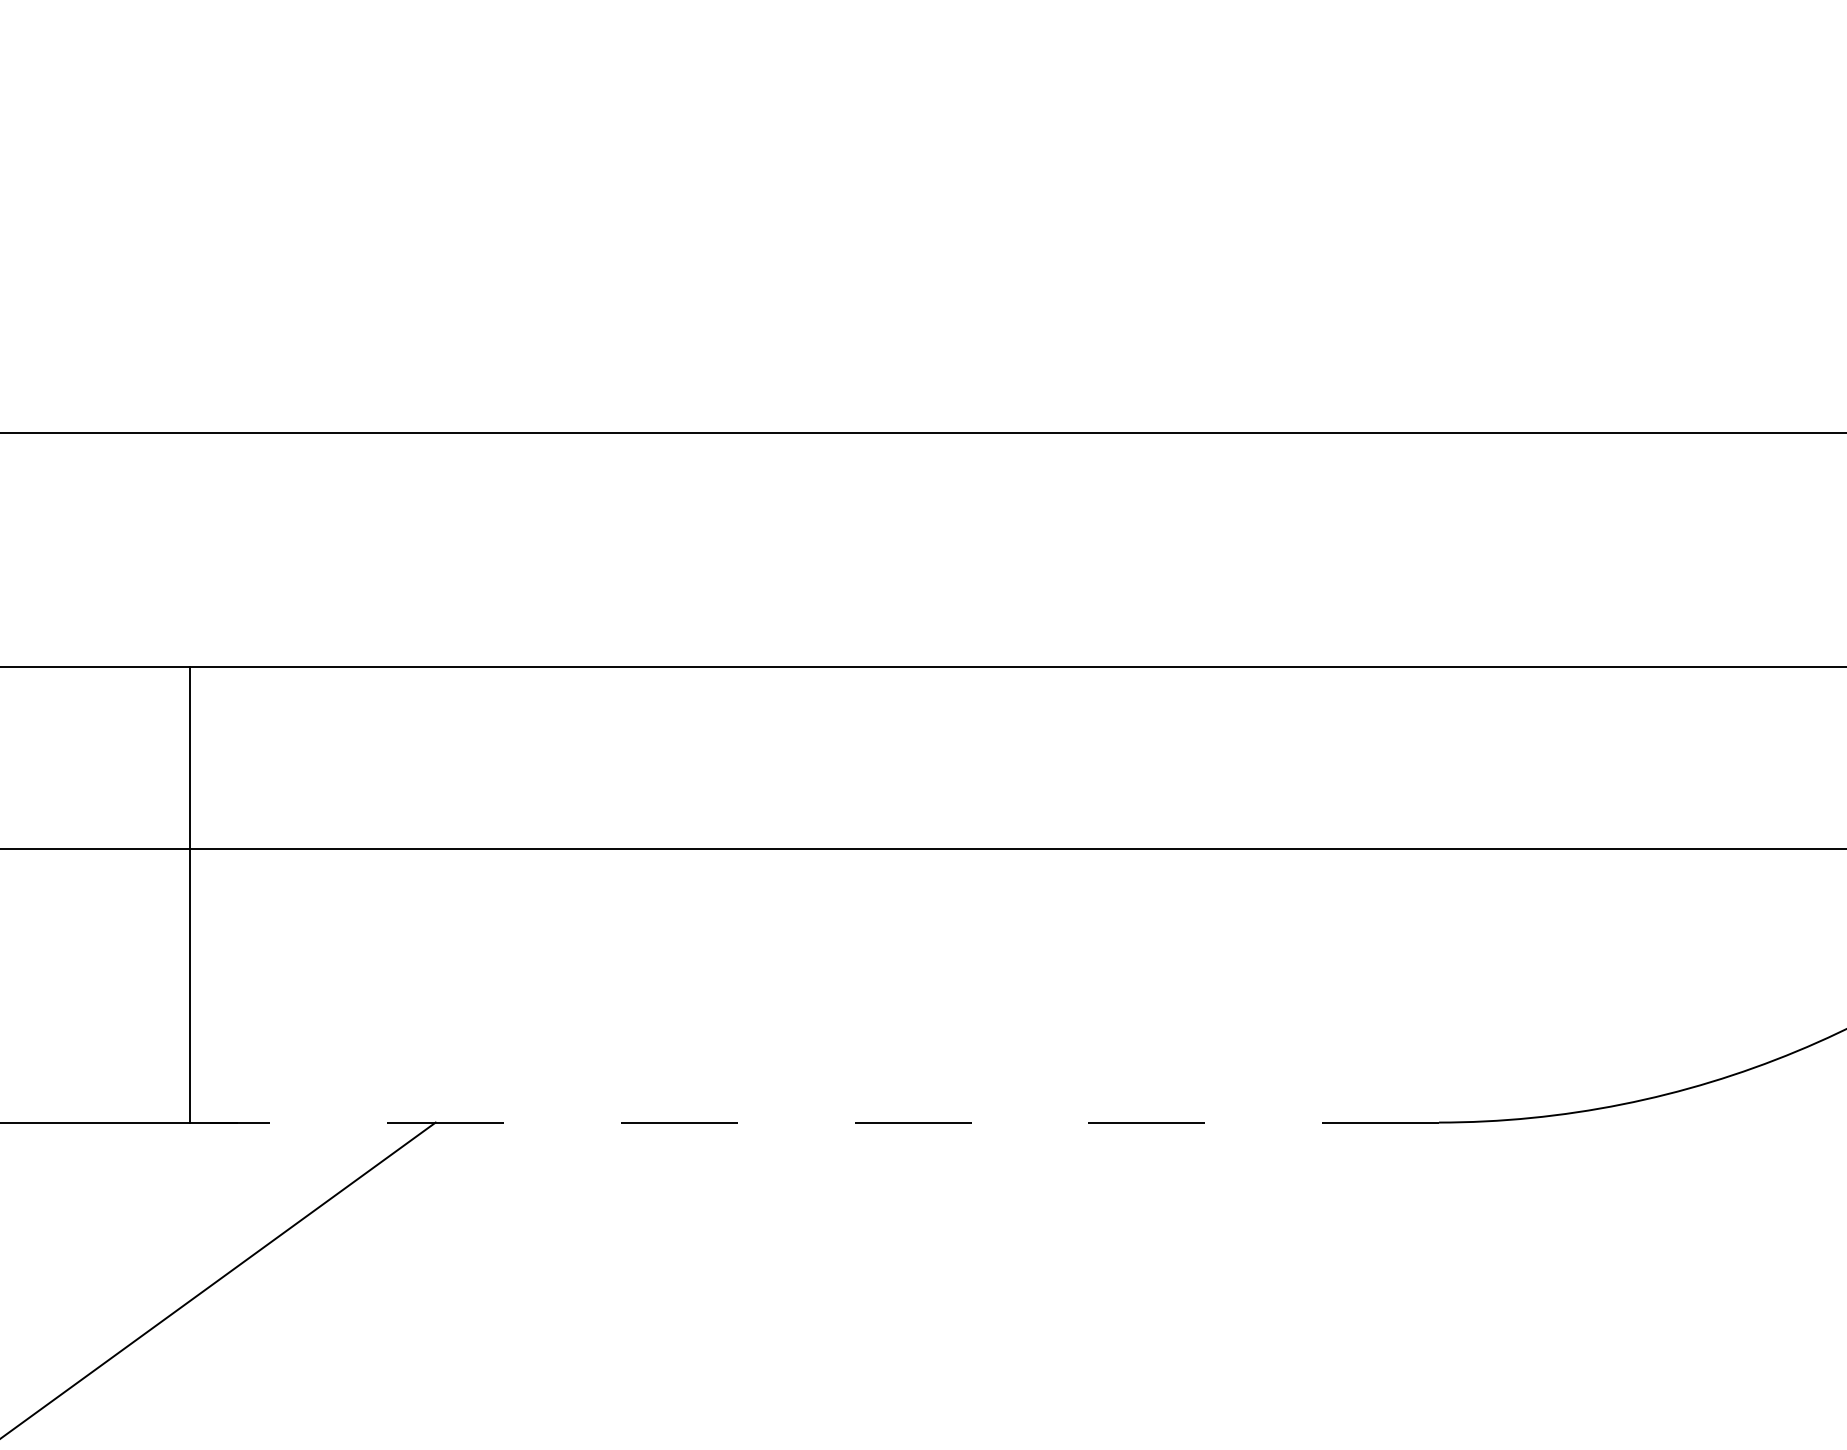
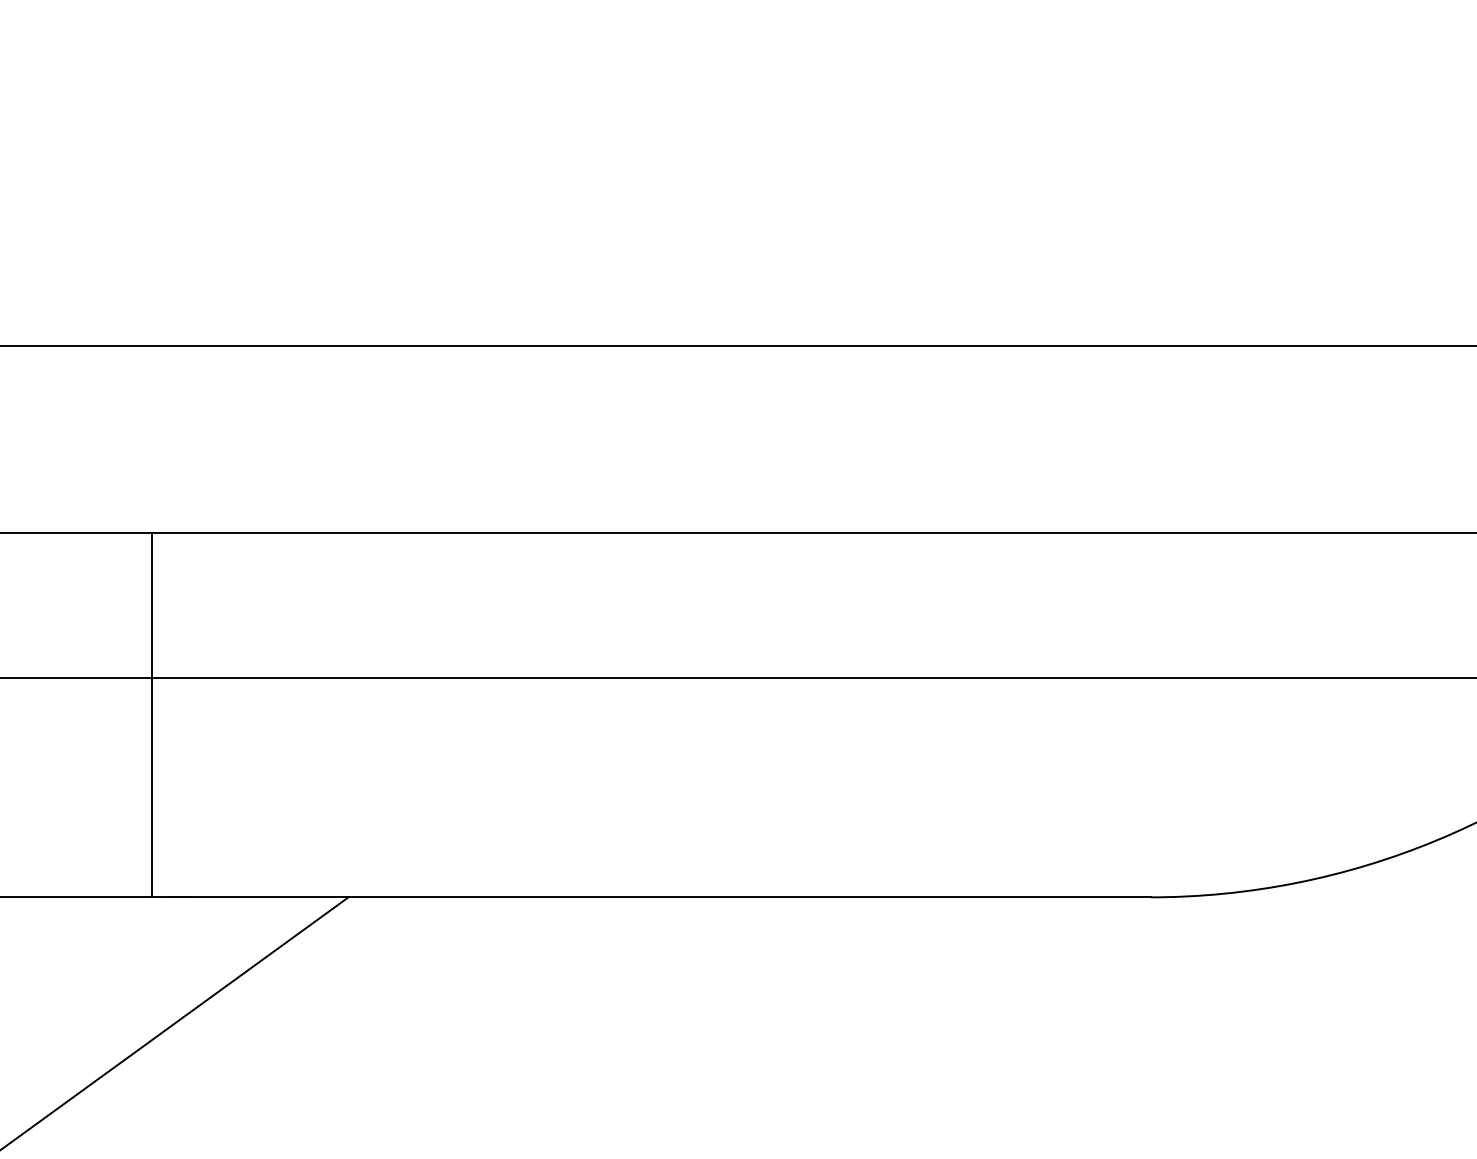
line: (813, 1122) -> (650, 897), dashed -> solid

